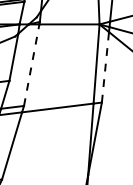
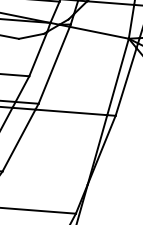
line: (31, 64) -> (54, 64), dashed -> solid
line: (105, 66) -> (126, 81), dashed -> solid

